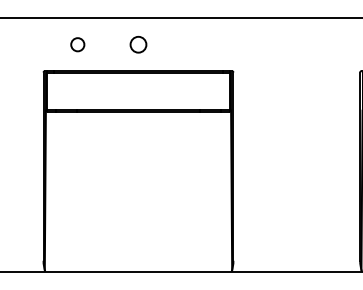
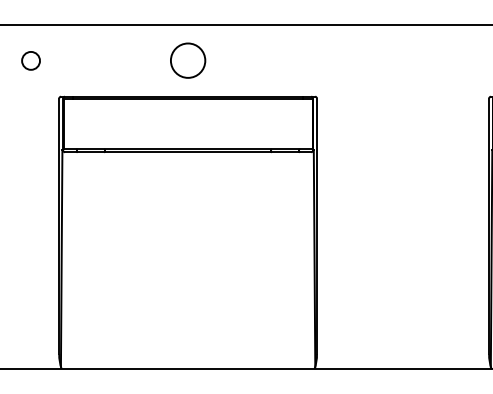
circle: (77, 44) -> (30, 60), moved
circle: (138, 44) -> (188, 60), size x1.6

